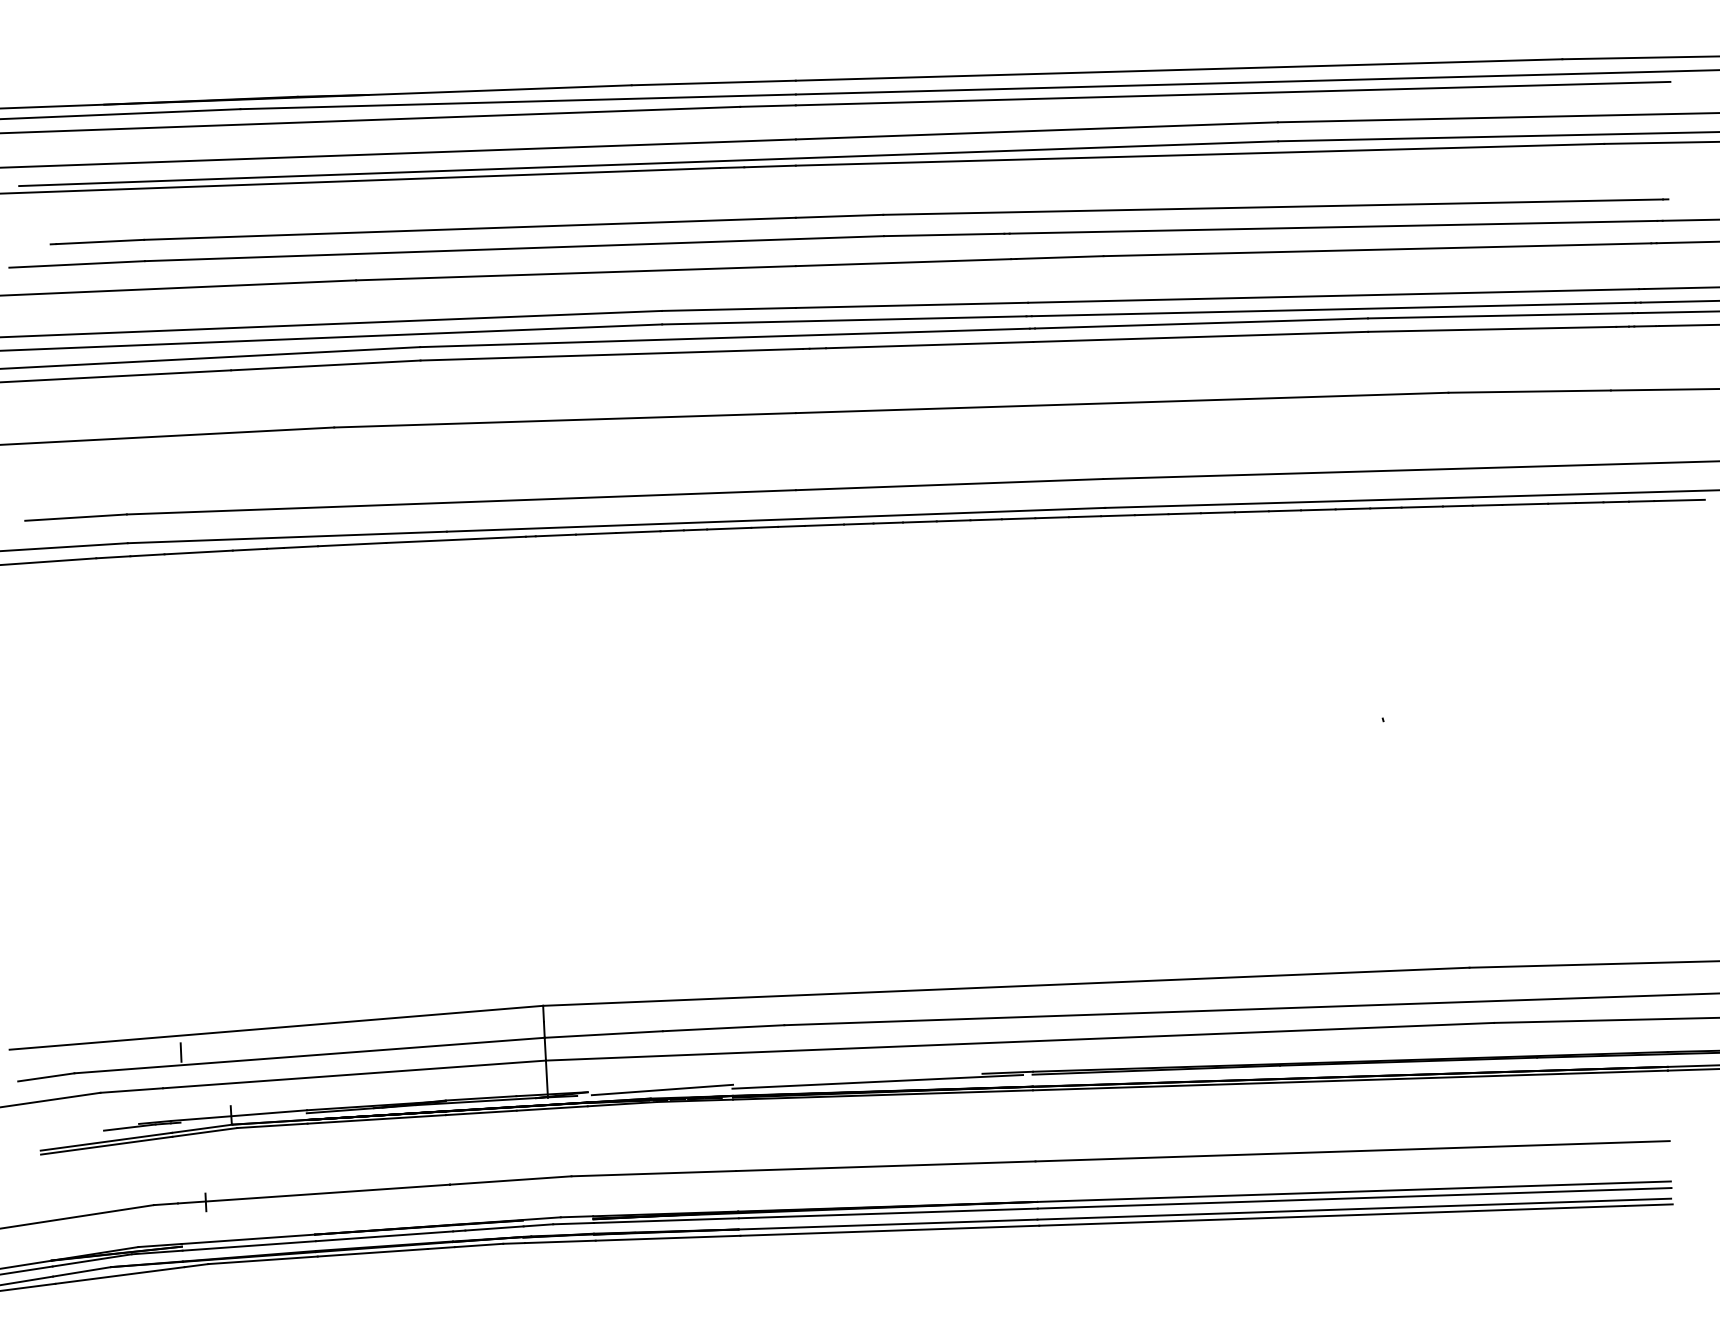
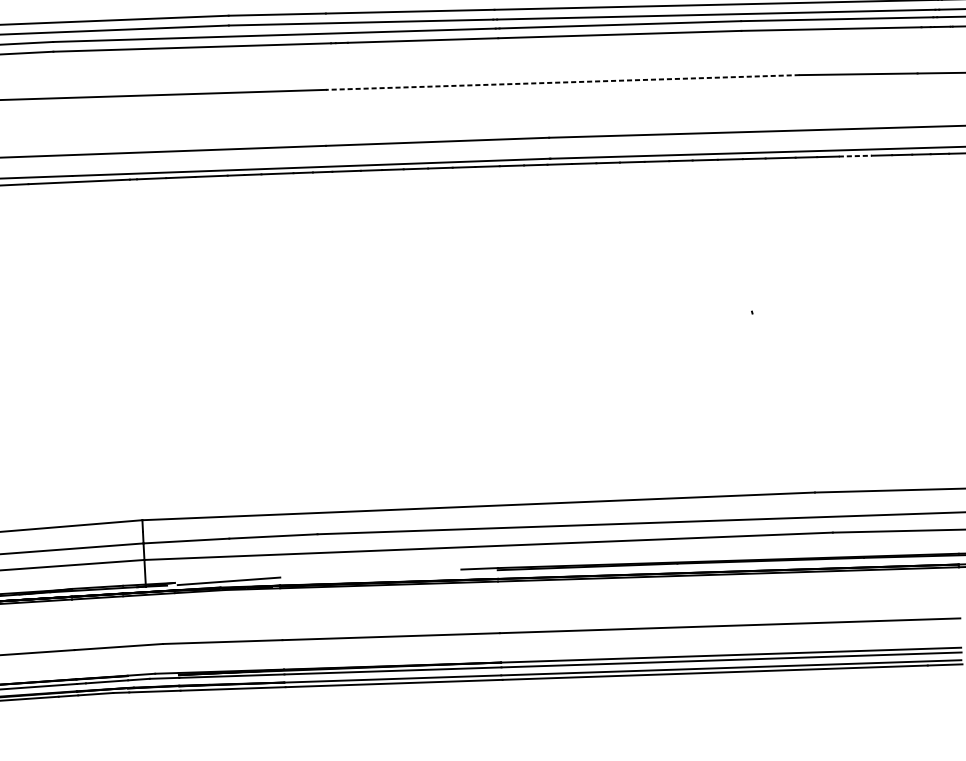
line: (1121, 402) -> (562, 82), solid -> dashed
line: (1525, 504) -> (855, 156), solid -> dashed
line: (877, 1081) -> (385, 575), removed

